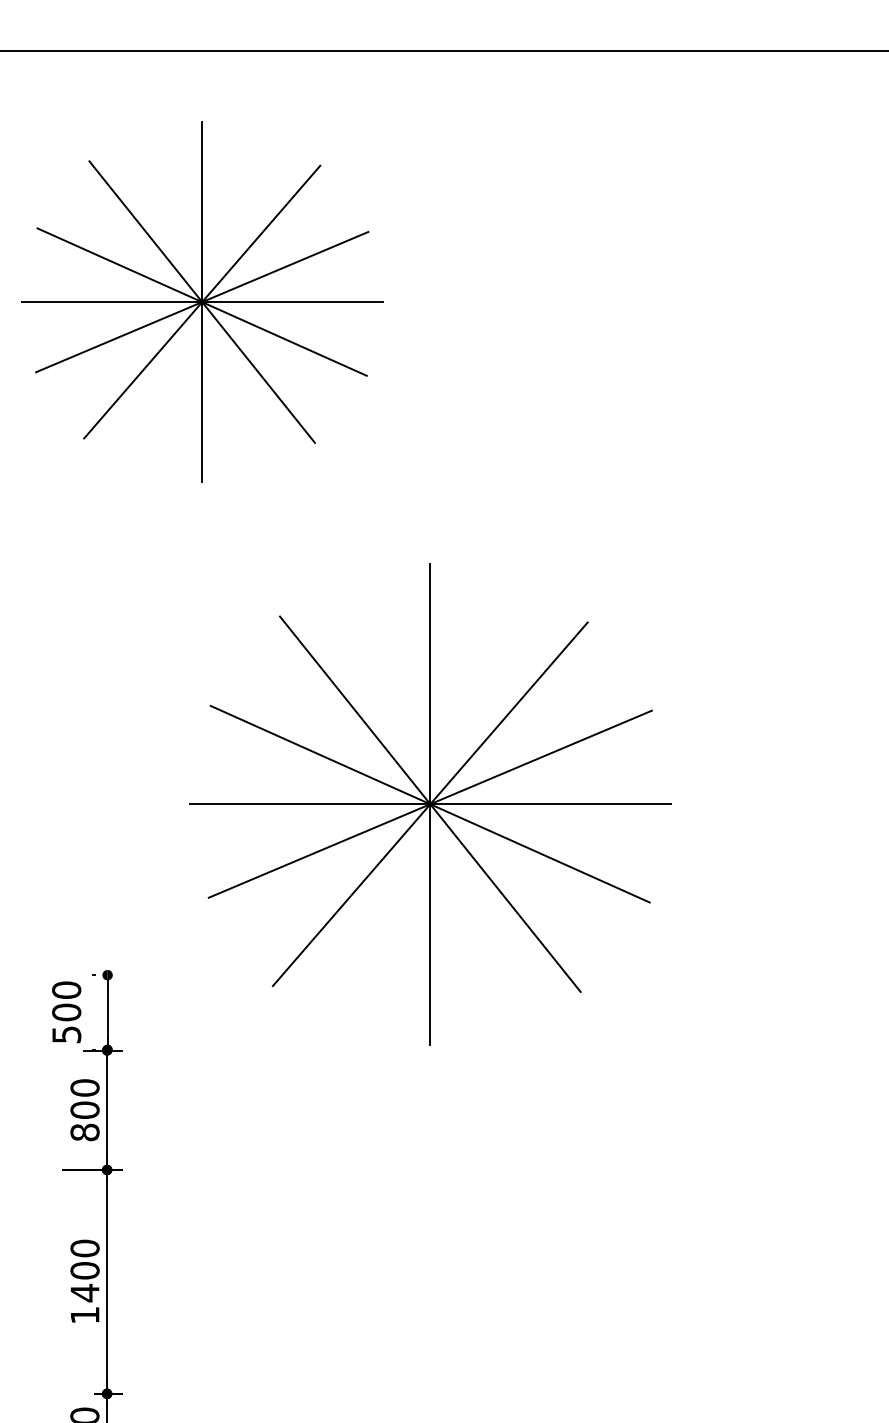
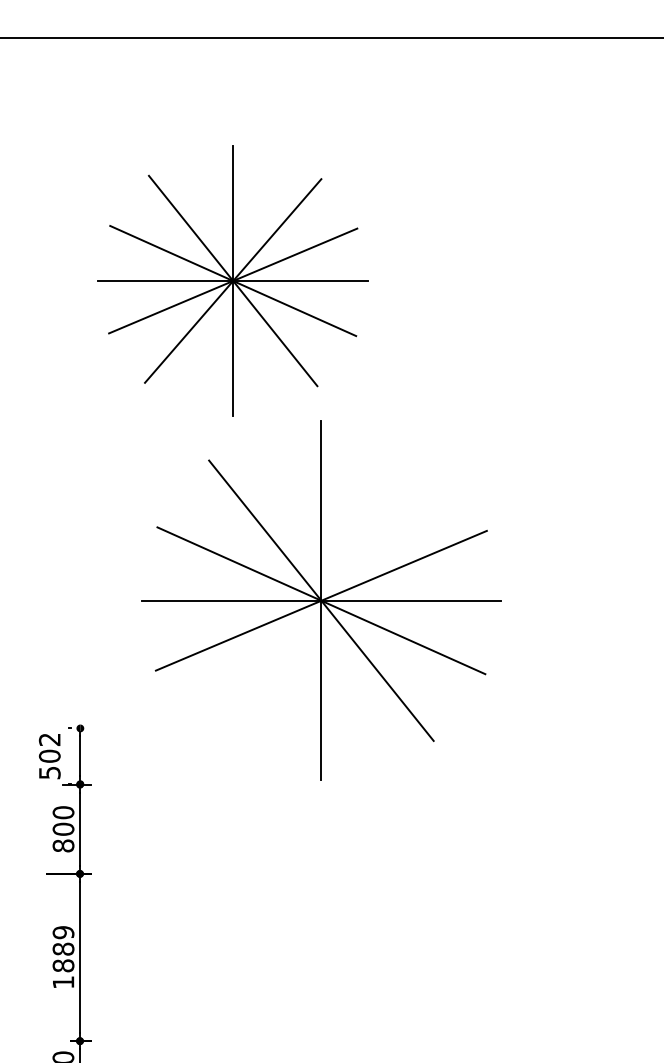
part: (202, 301) -> (233, 280), moved
line: (429, 804) -> (320, 600), removed
text: (66, 989) -> (49, 739), 500 -> 502
text: (84, 1270) -> (63, 949), 1400 -> 1889

